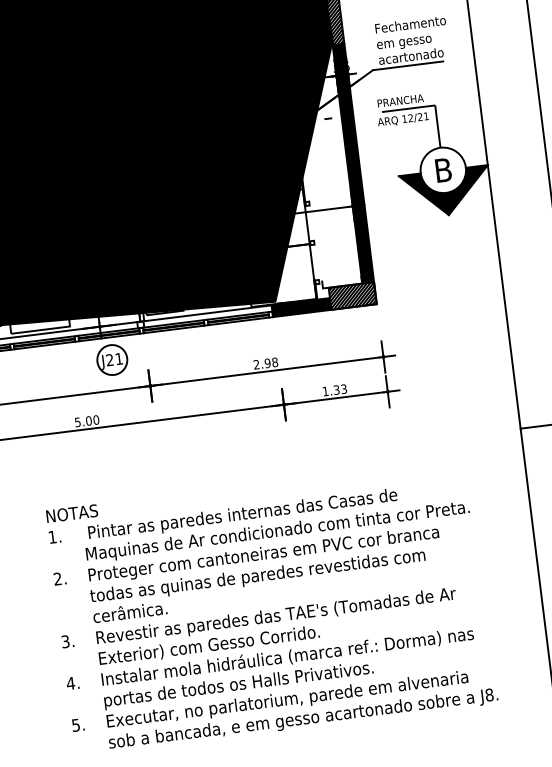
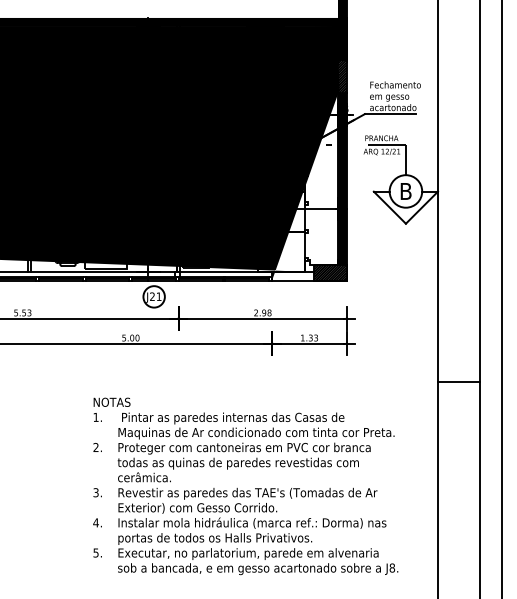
fill: (445, 192) -> (405, 207), removed
fill: (302, 307) -> (293, 276), removed

